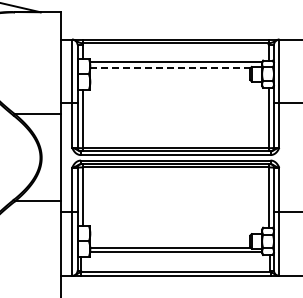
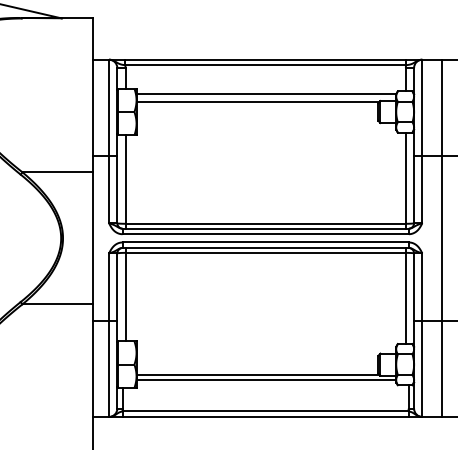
line: (171, 67) -> (259, 101), dashed -> solid
line: (292, 157) -> (442, 237), added

